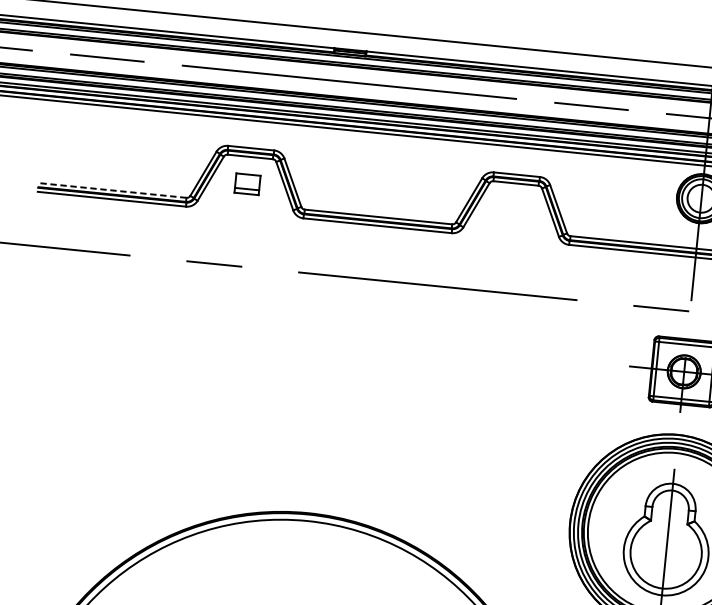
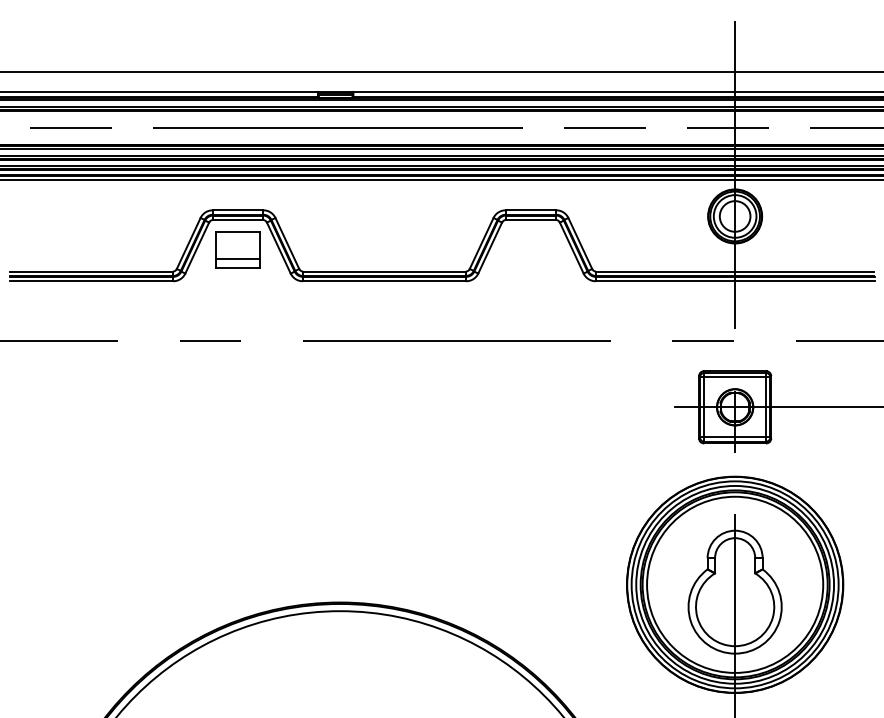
part: (247, 183) -> (237, 249), size x1.67
line: (112, 190) -> (91, 271), dashed -> solid

